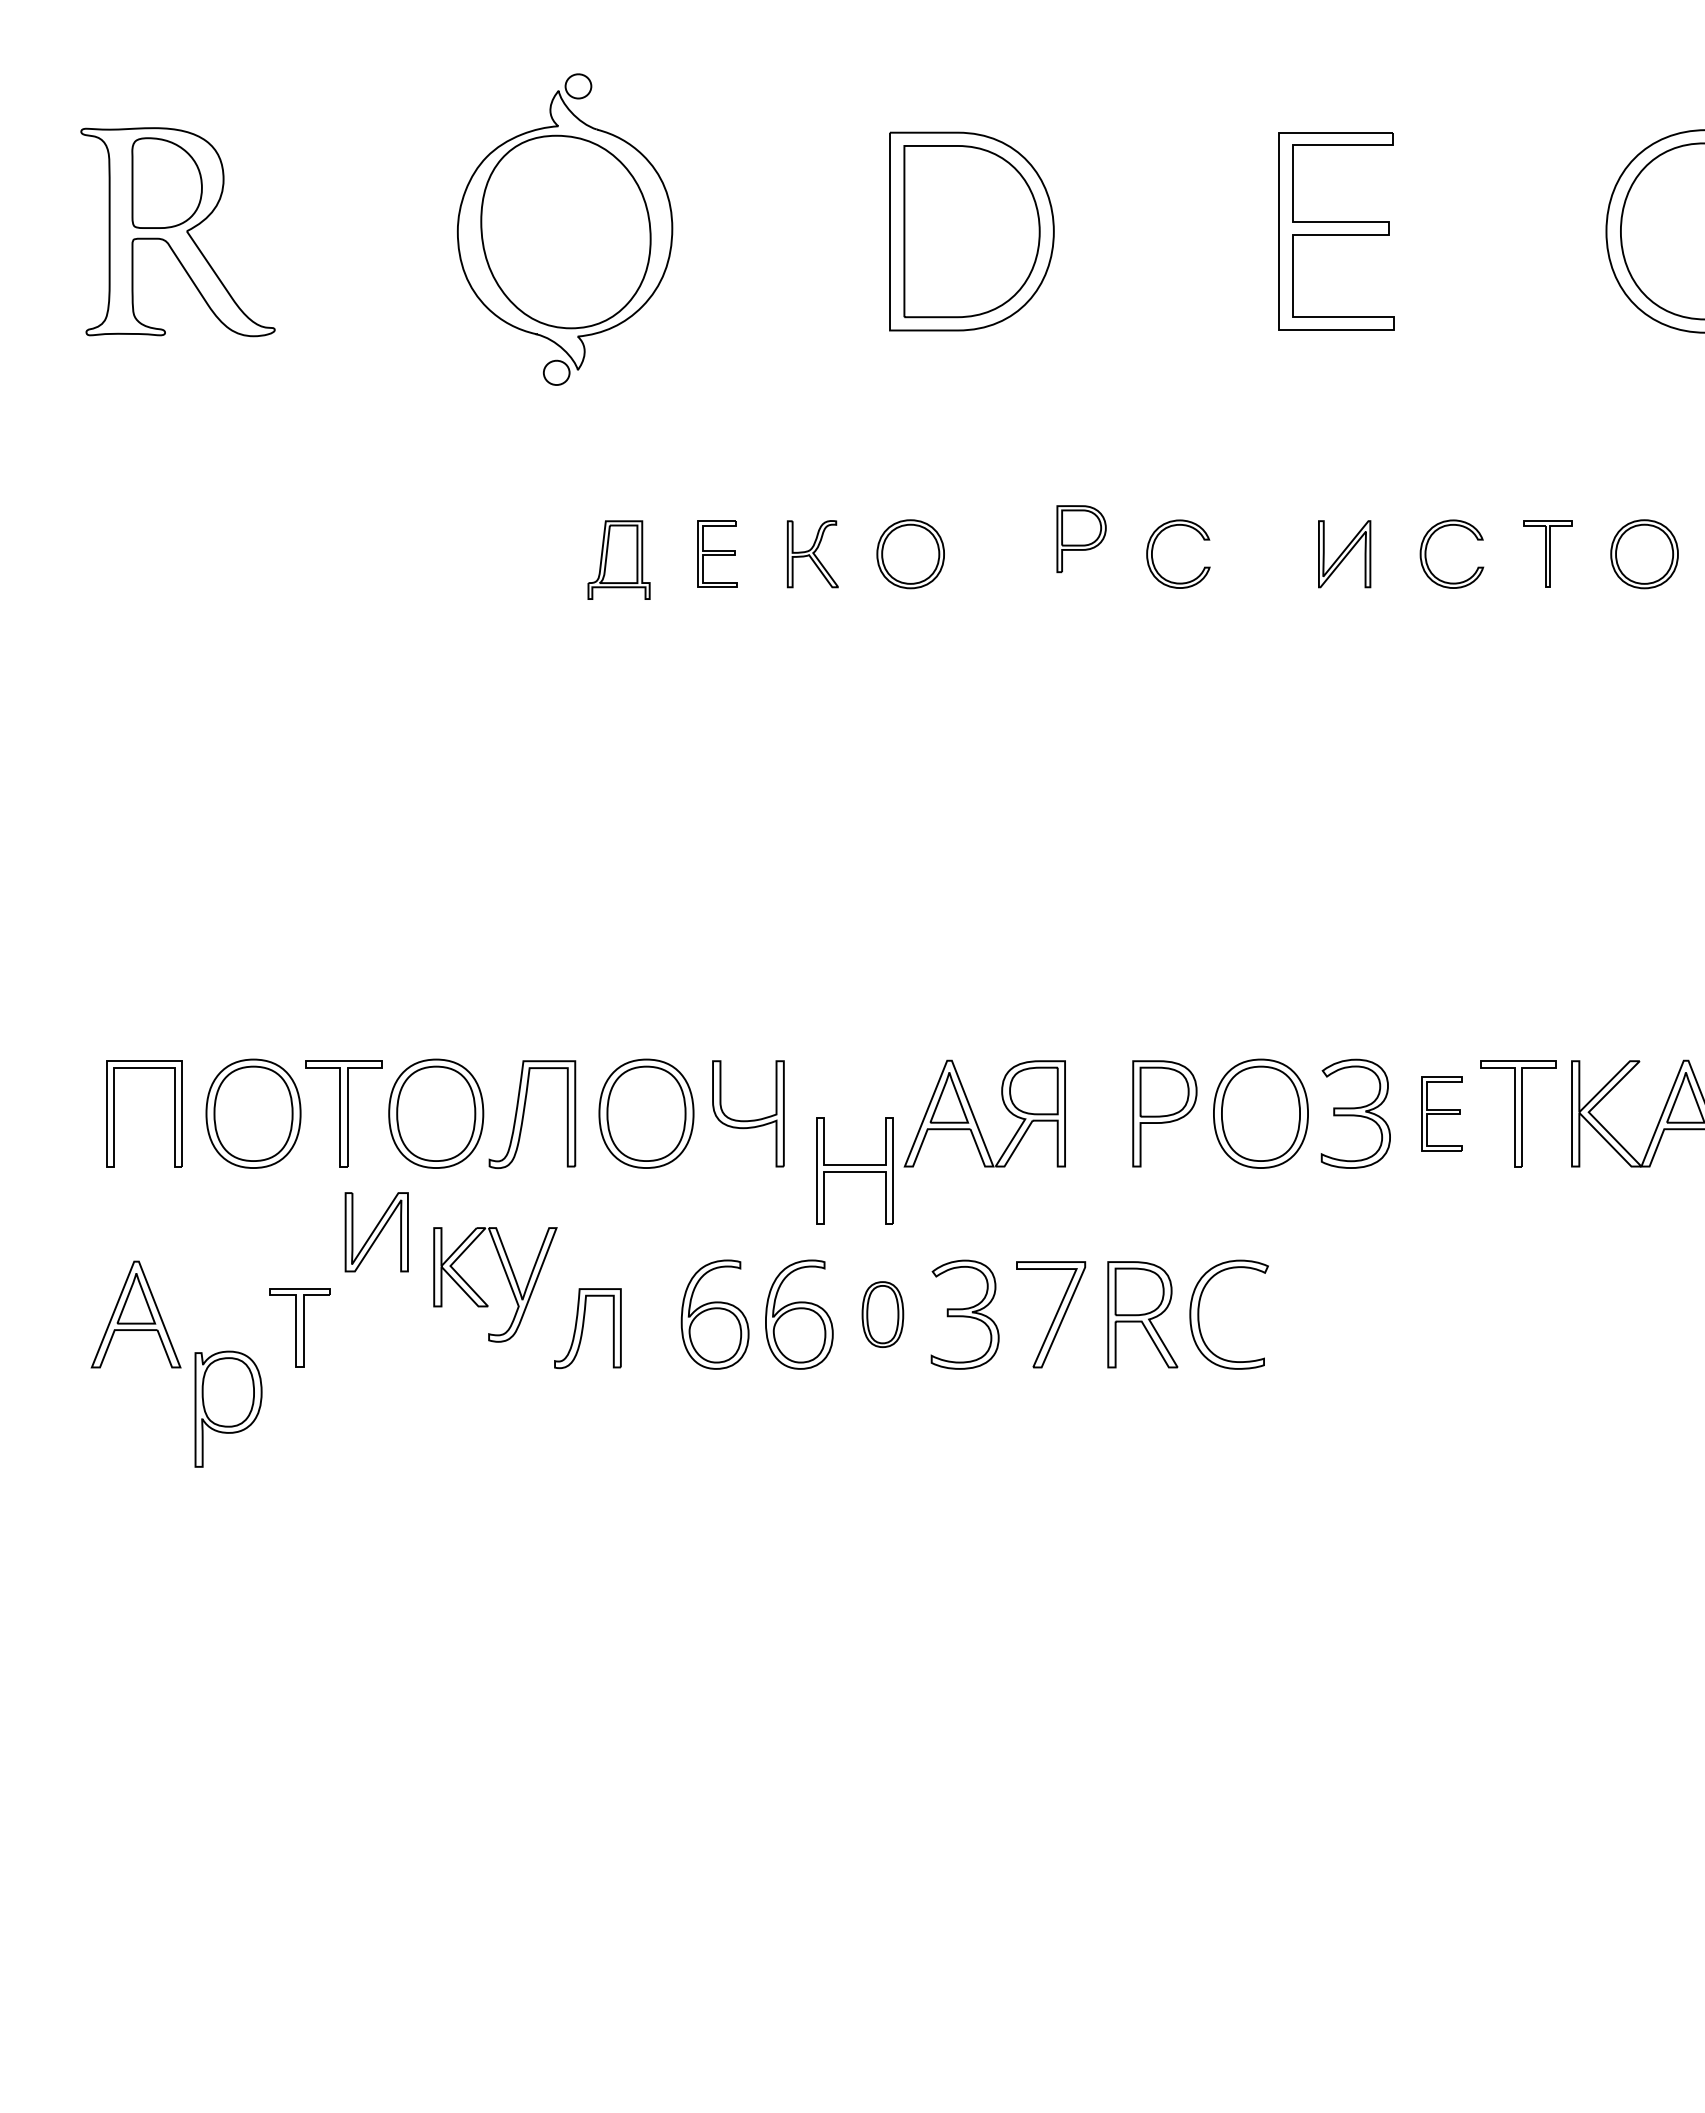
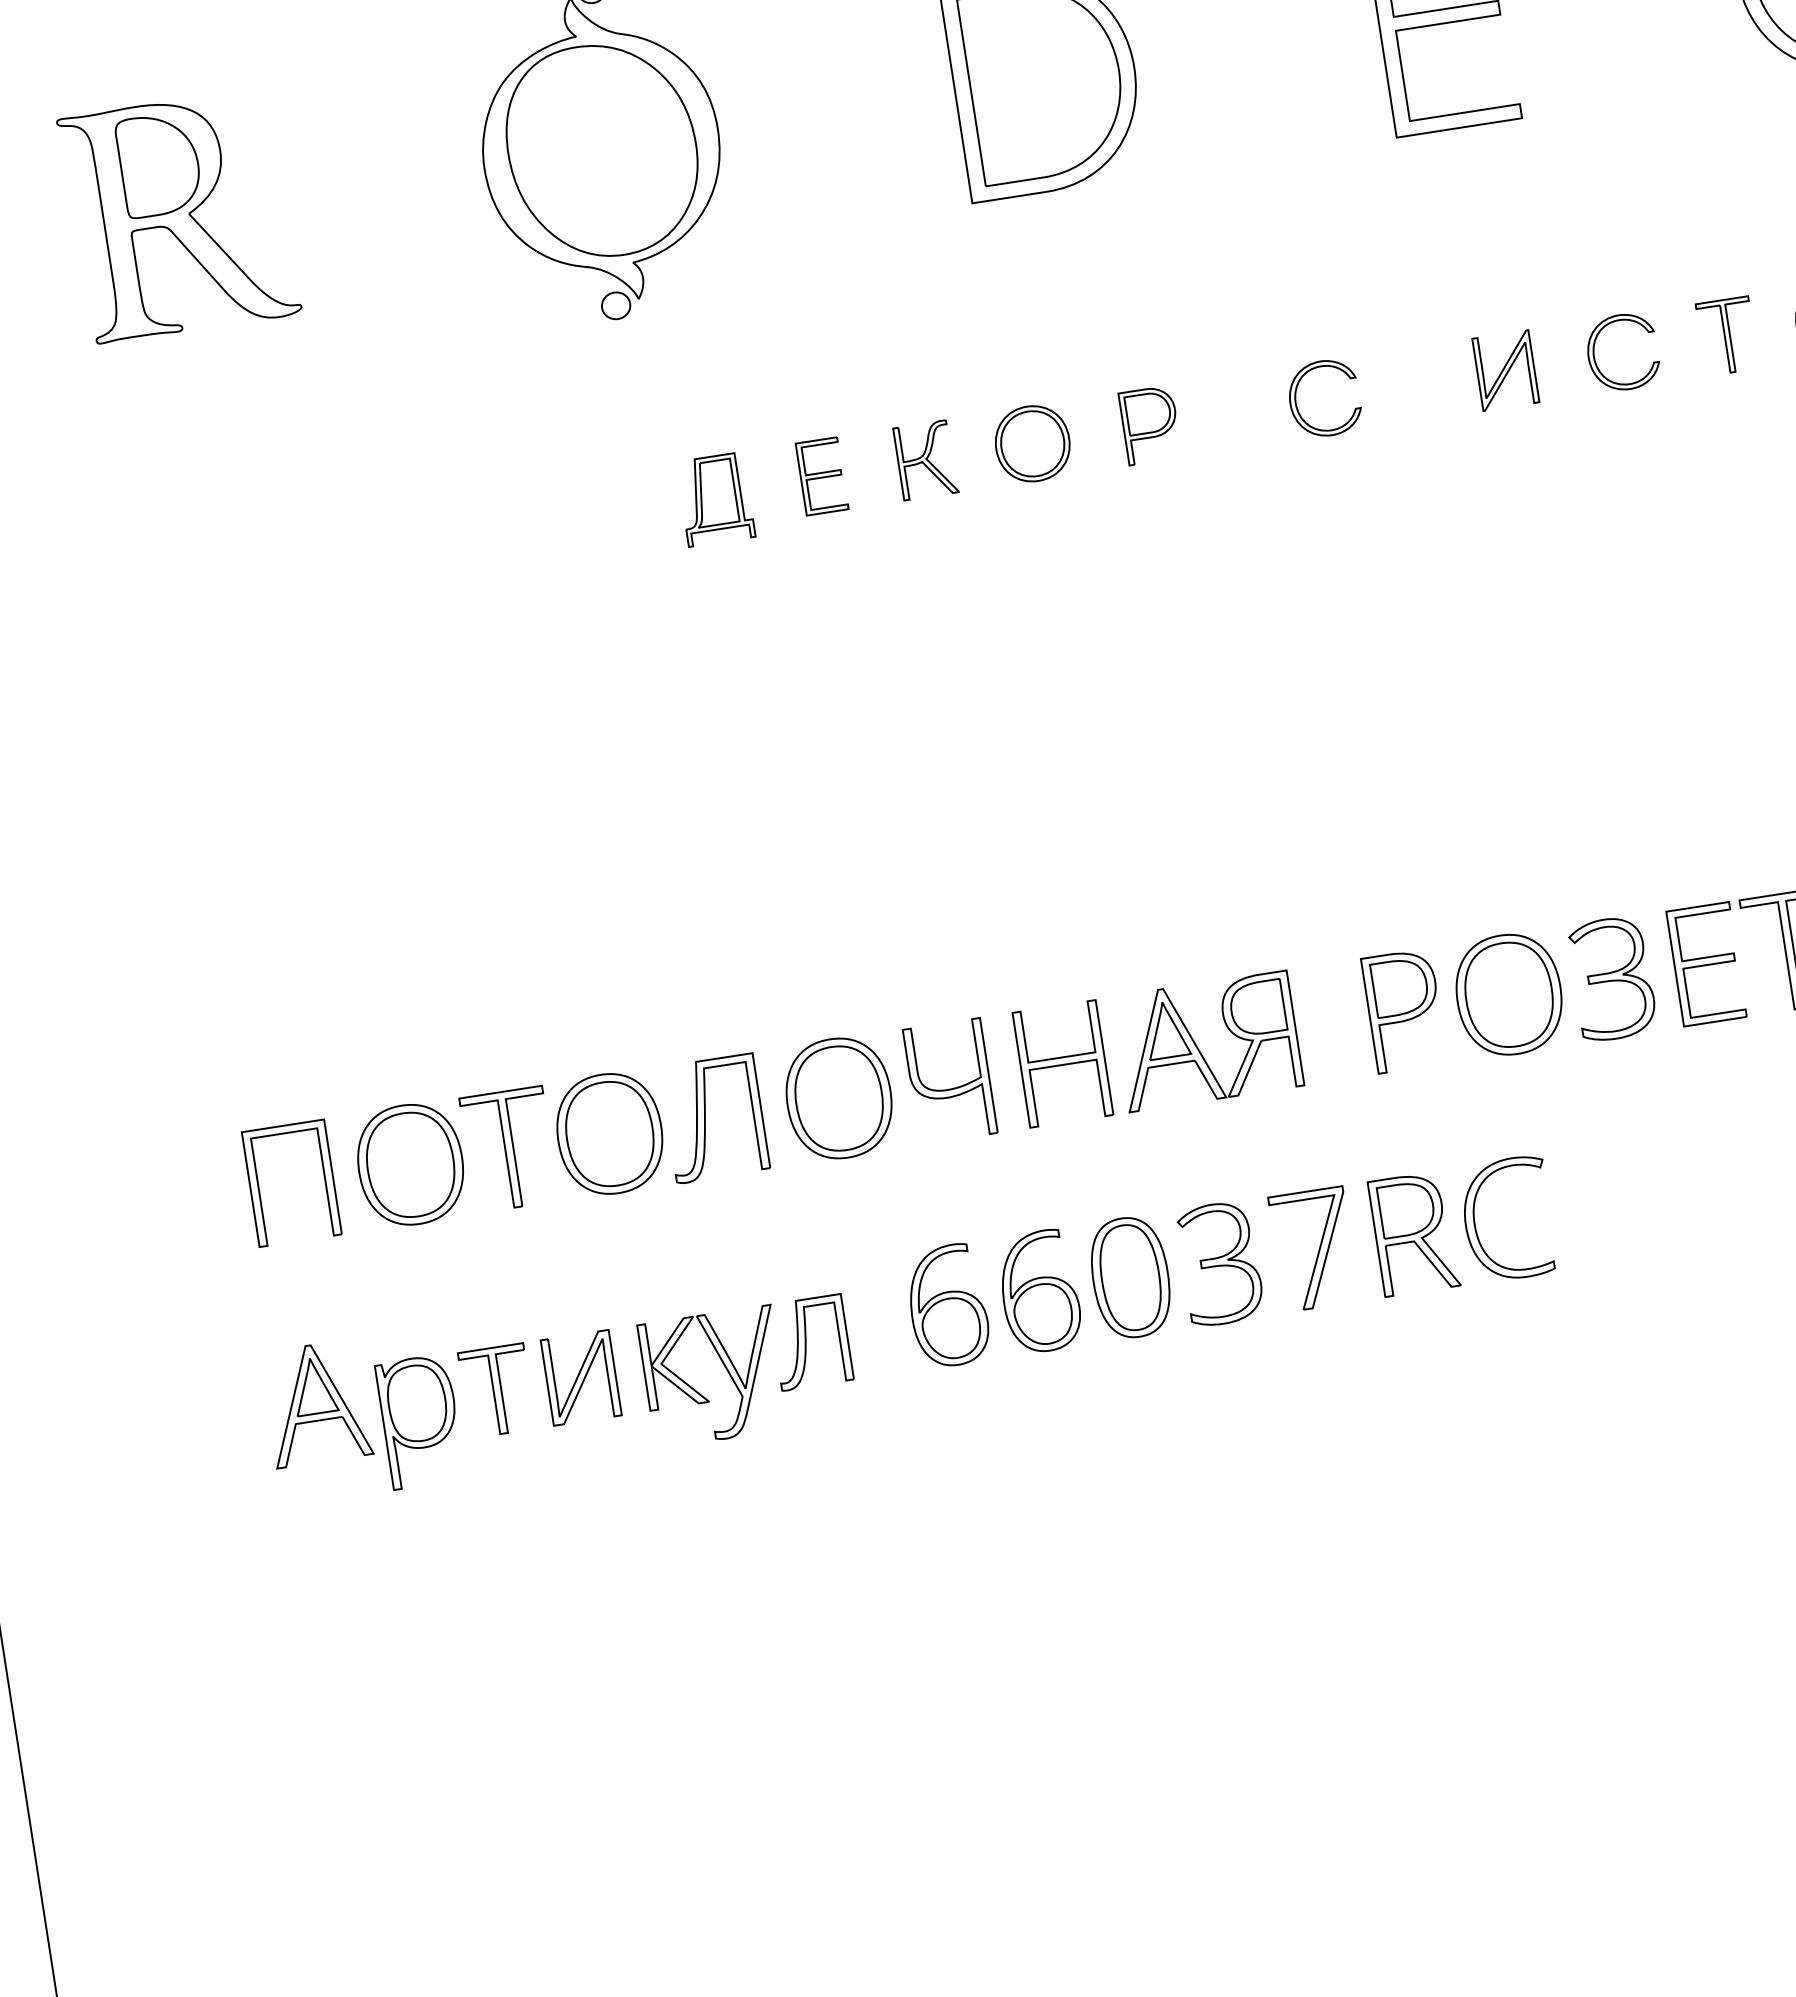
part: (1081, 539) -> (1150, 425), moved
part: (1441, 1113) -> (1705, 963), size x1.43
part: (854, 1170) -> (1062, 1063), moved
part: (376, 1232) -> (580, 1378), moved
part: (507, 1280) -> (725, 1370), moved
part: (882, 1314) -> (1130, 1277), size x1.67
part: (228, 1408) -> (420, 1420), moved

